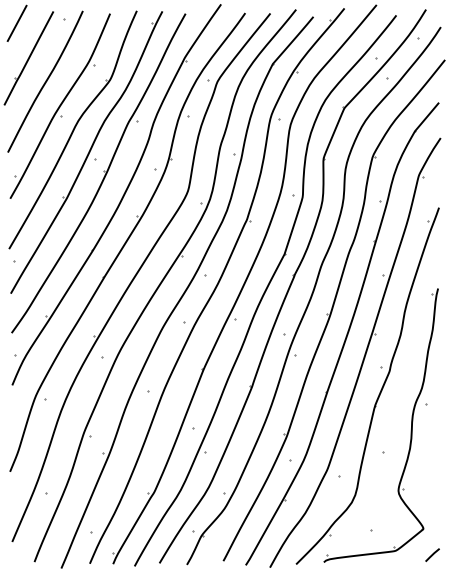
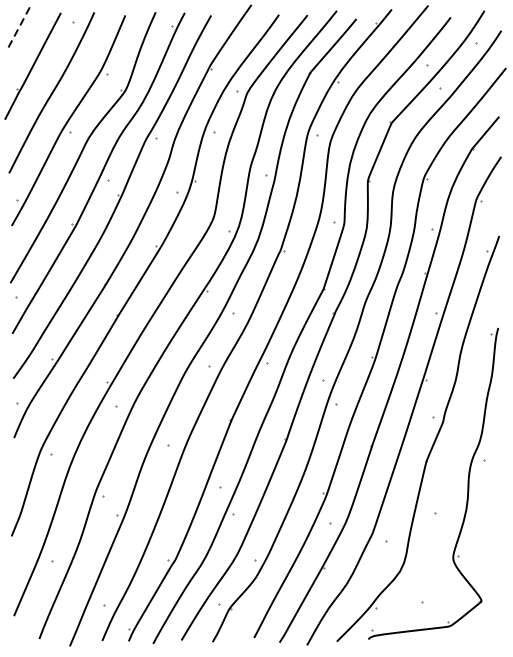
line: (17, 23) -> (20, 26), solid -> dashed
line: (432, 554) -> (491, 630), removed

